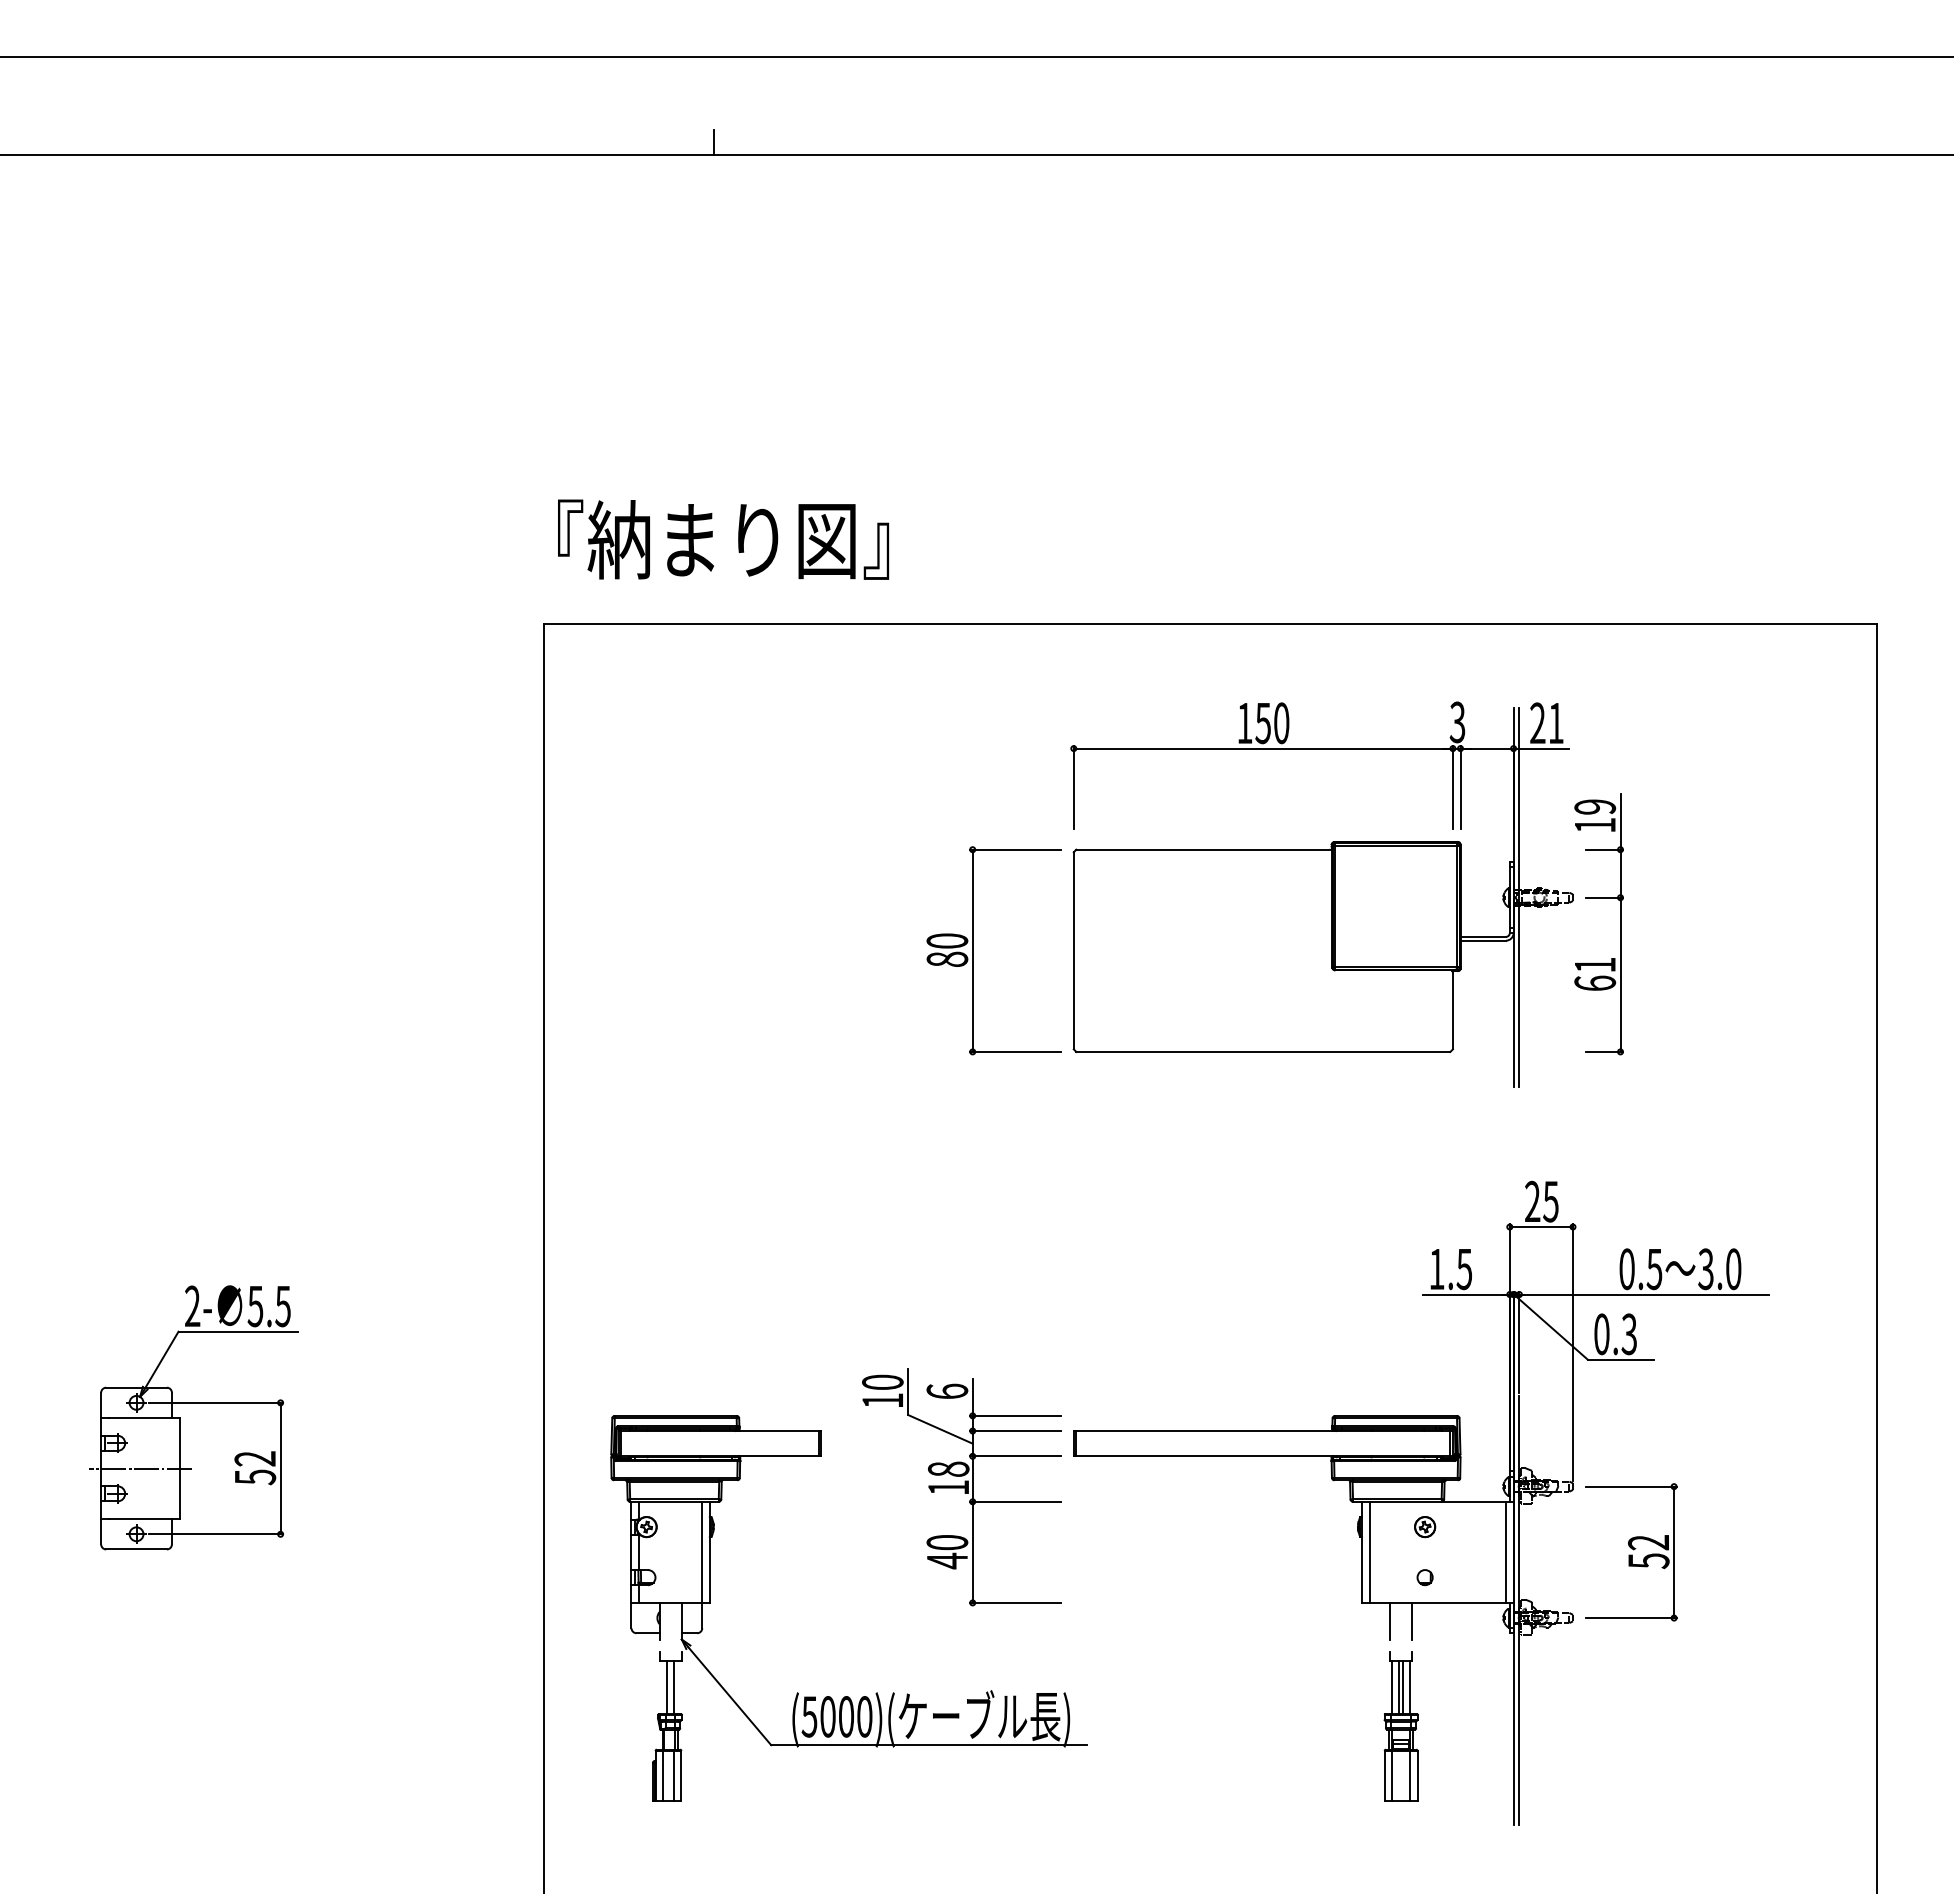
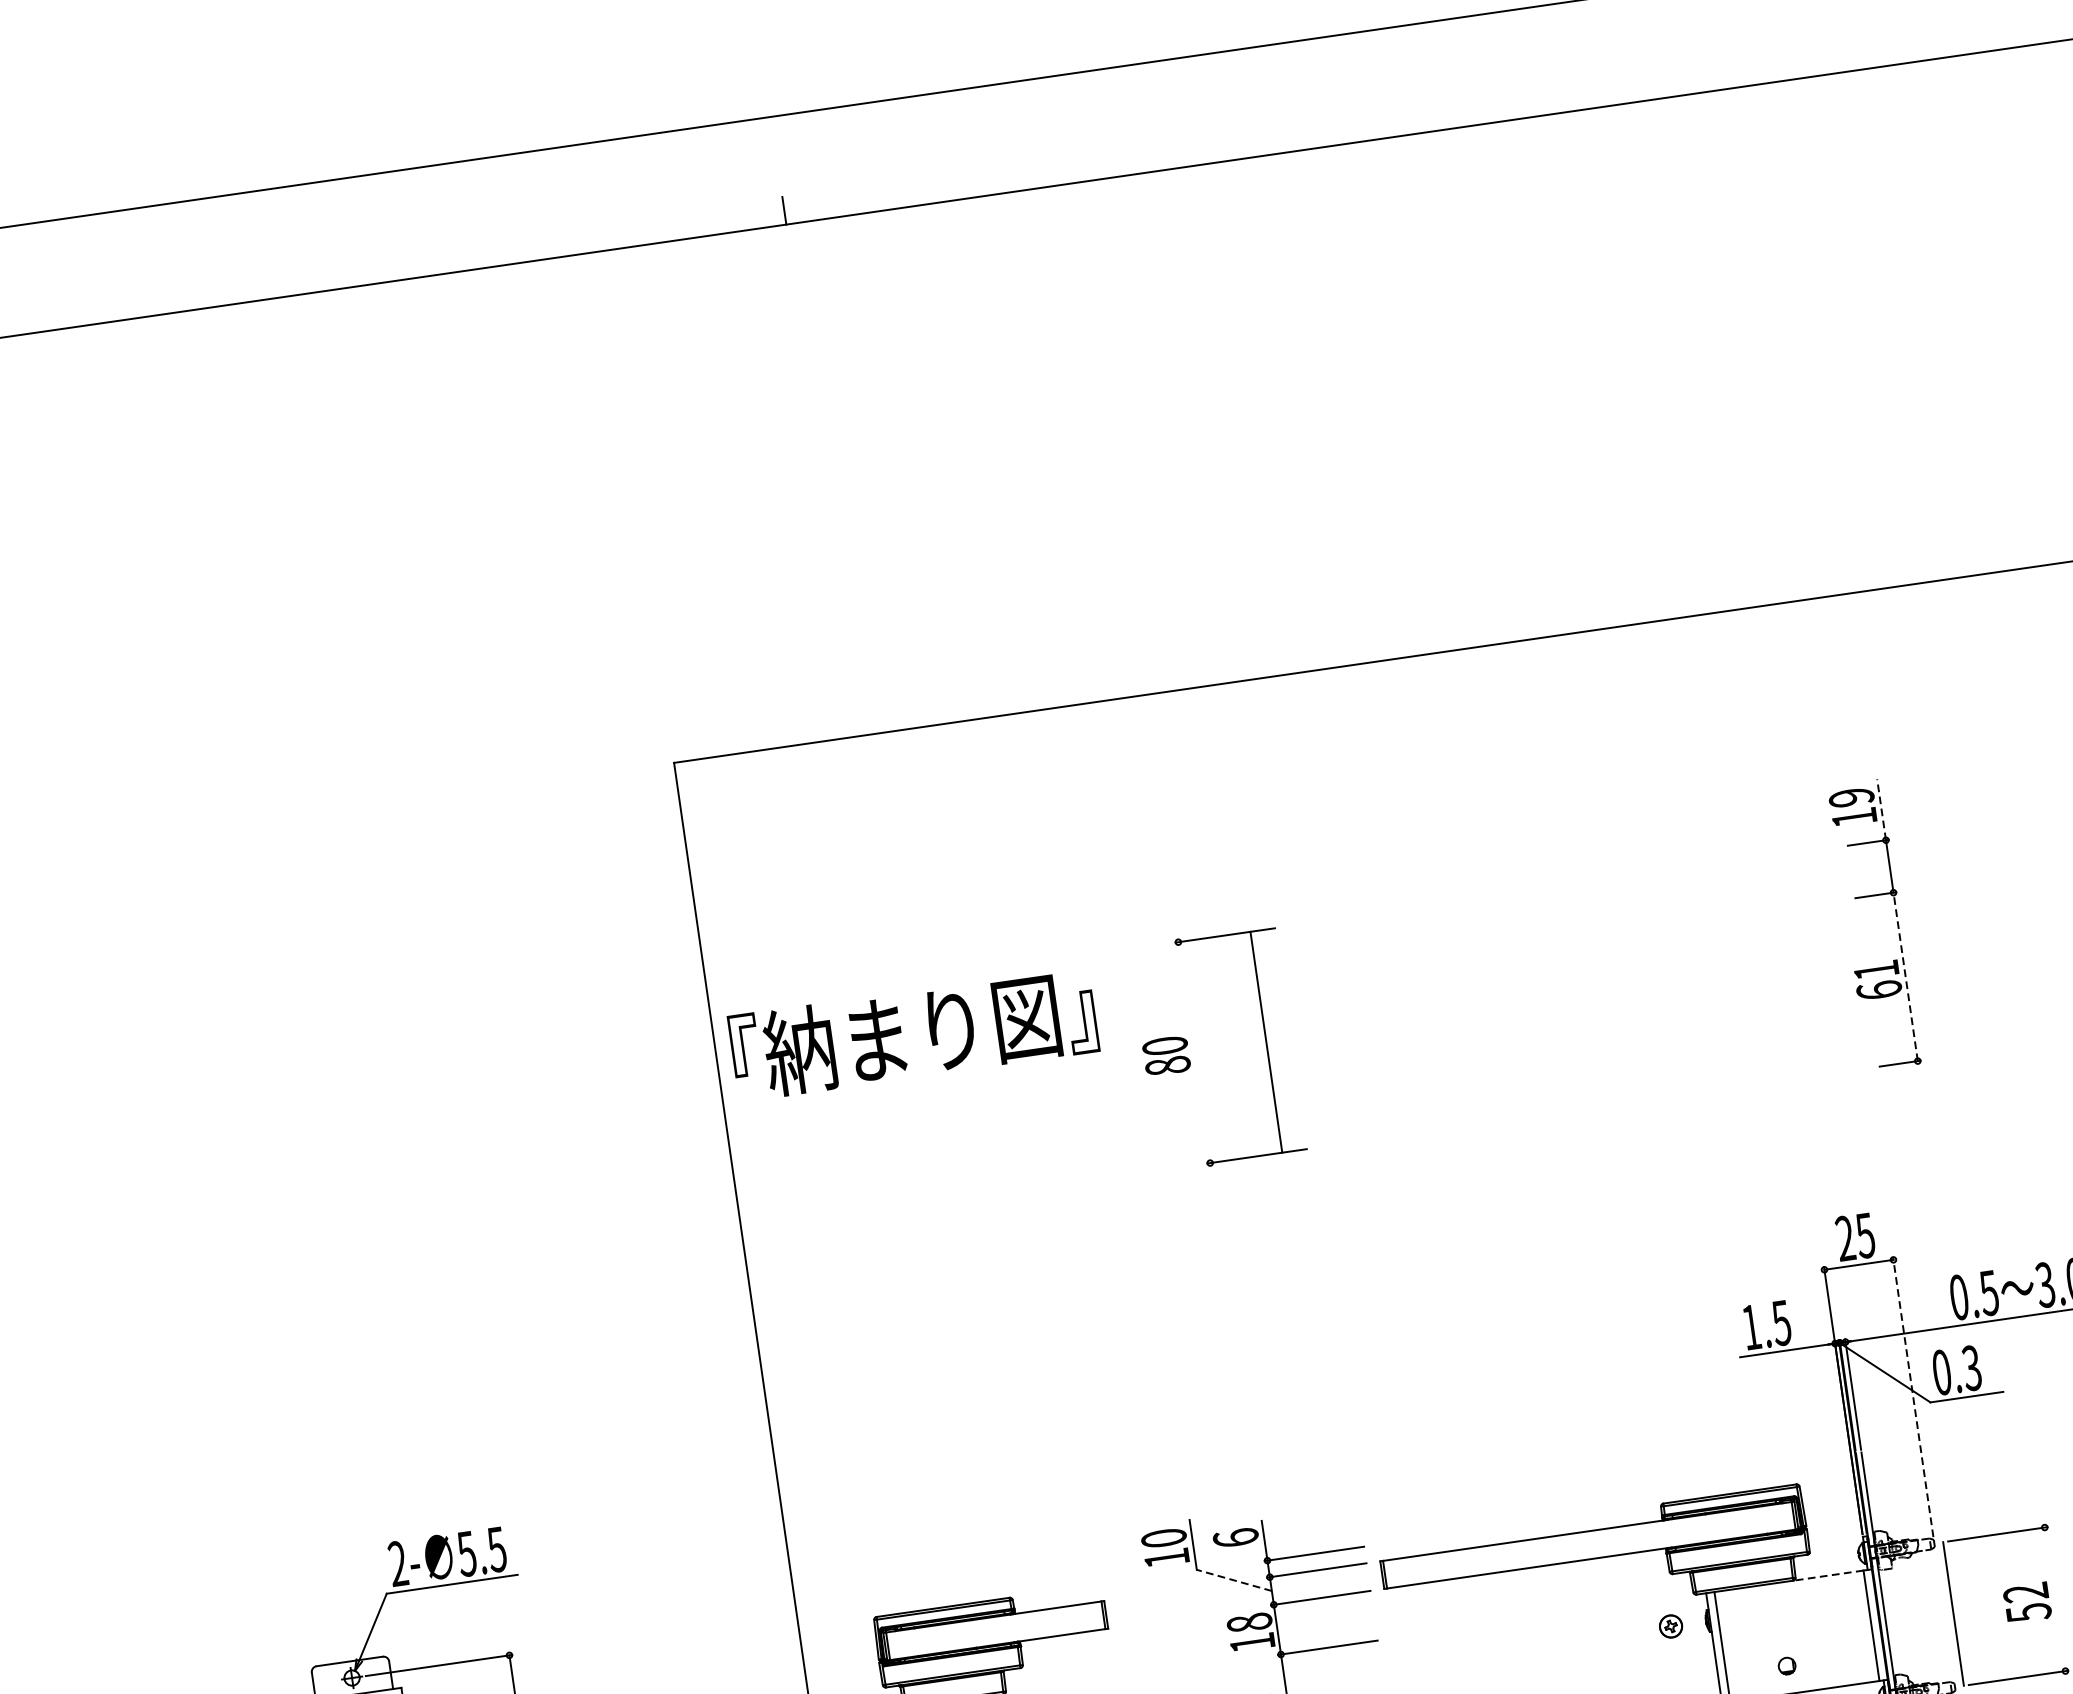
text: (723, 539) -> (913, 1033), moved
line: (1620, 821) -> (1881, 809), solid -> dashed
part: (1321, 894) -> (1566, 936), removed
line: (972, 950) -> (1266, 1041), moved
line: (1620, 974) -> (1905, 976), solid -> dashed
line: (1572, 1352) -> (1912, 1397), solid -> dashed
line: (939, 1429) -> (1233, 1580), solid -> dashed
line: (1473, 1501) -> (1827, 1575), solid -> dashed
part: (1425, 1527) -> (1671, 1626), moved
line: (1674, 1552) -> (1953, 1614), moved

